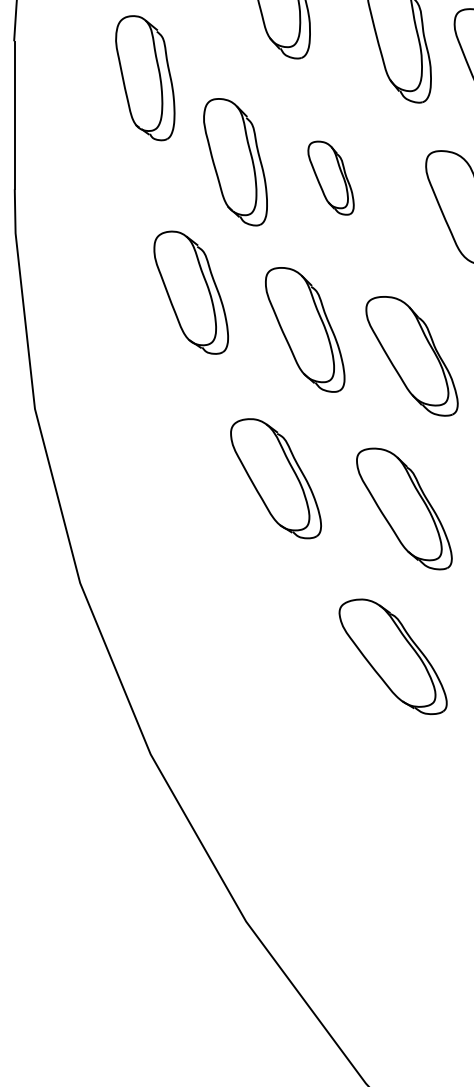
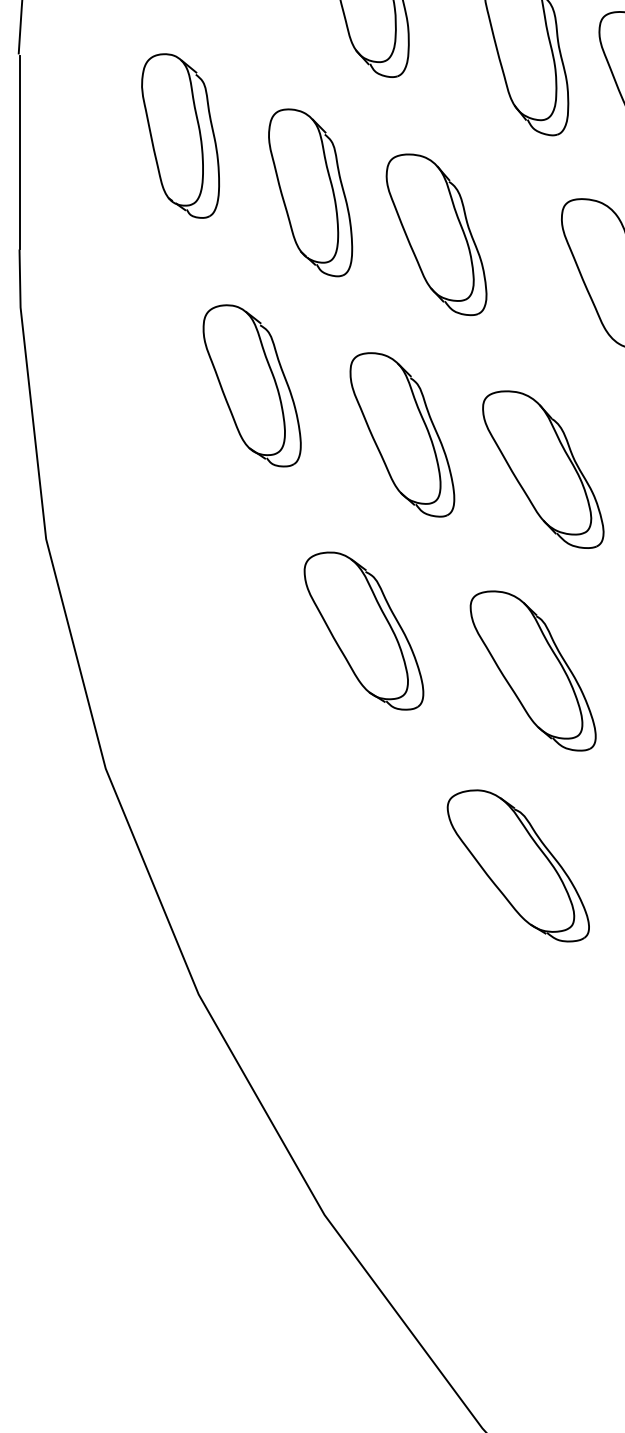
part: (145, 77) -> (180, 135), moved
part: (235, 161) -> (310, 192), moved
part: (331, 177) -> (436, 234), size x1.67

